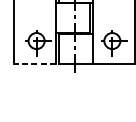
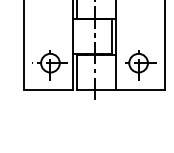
line: (34, 63) -> (48, 89), dashed -> solid

